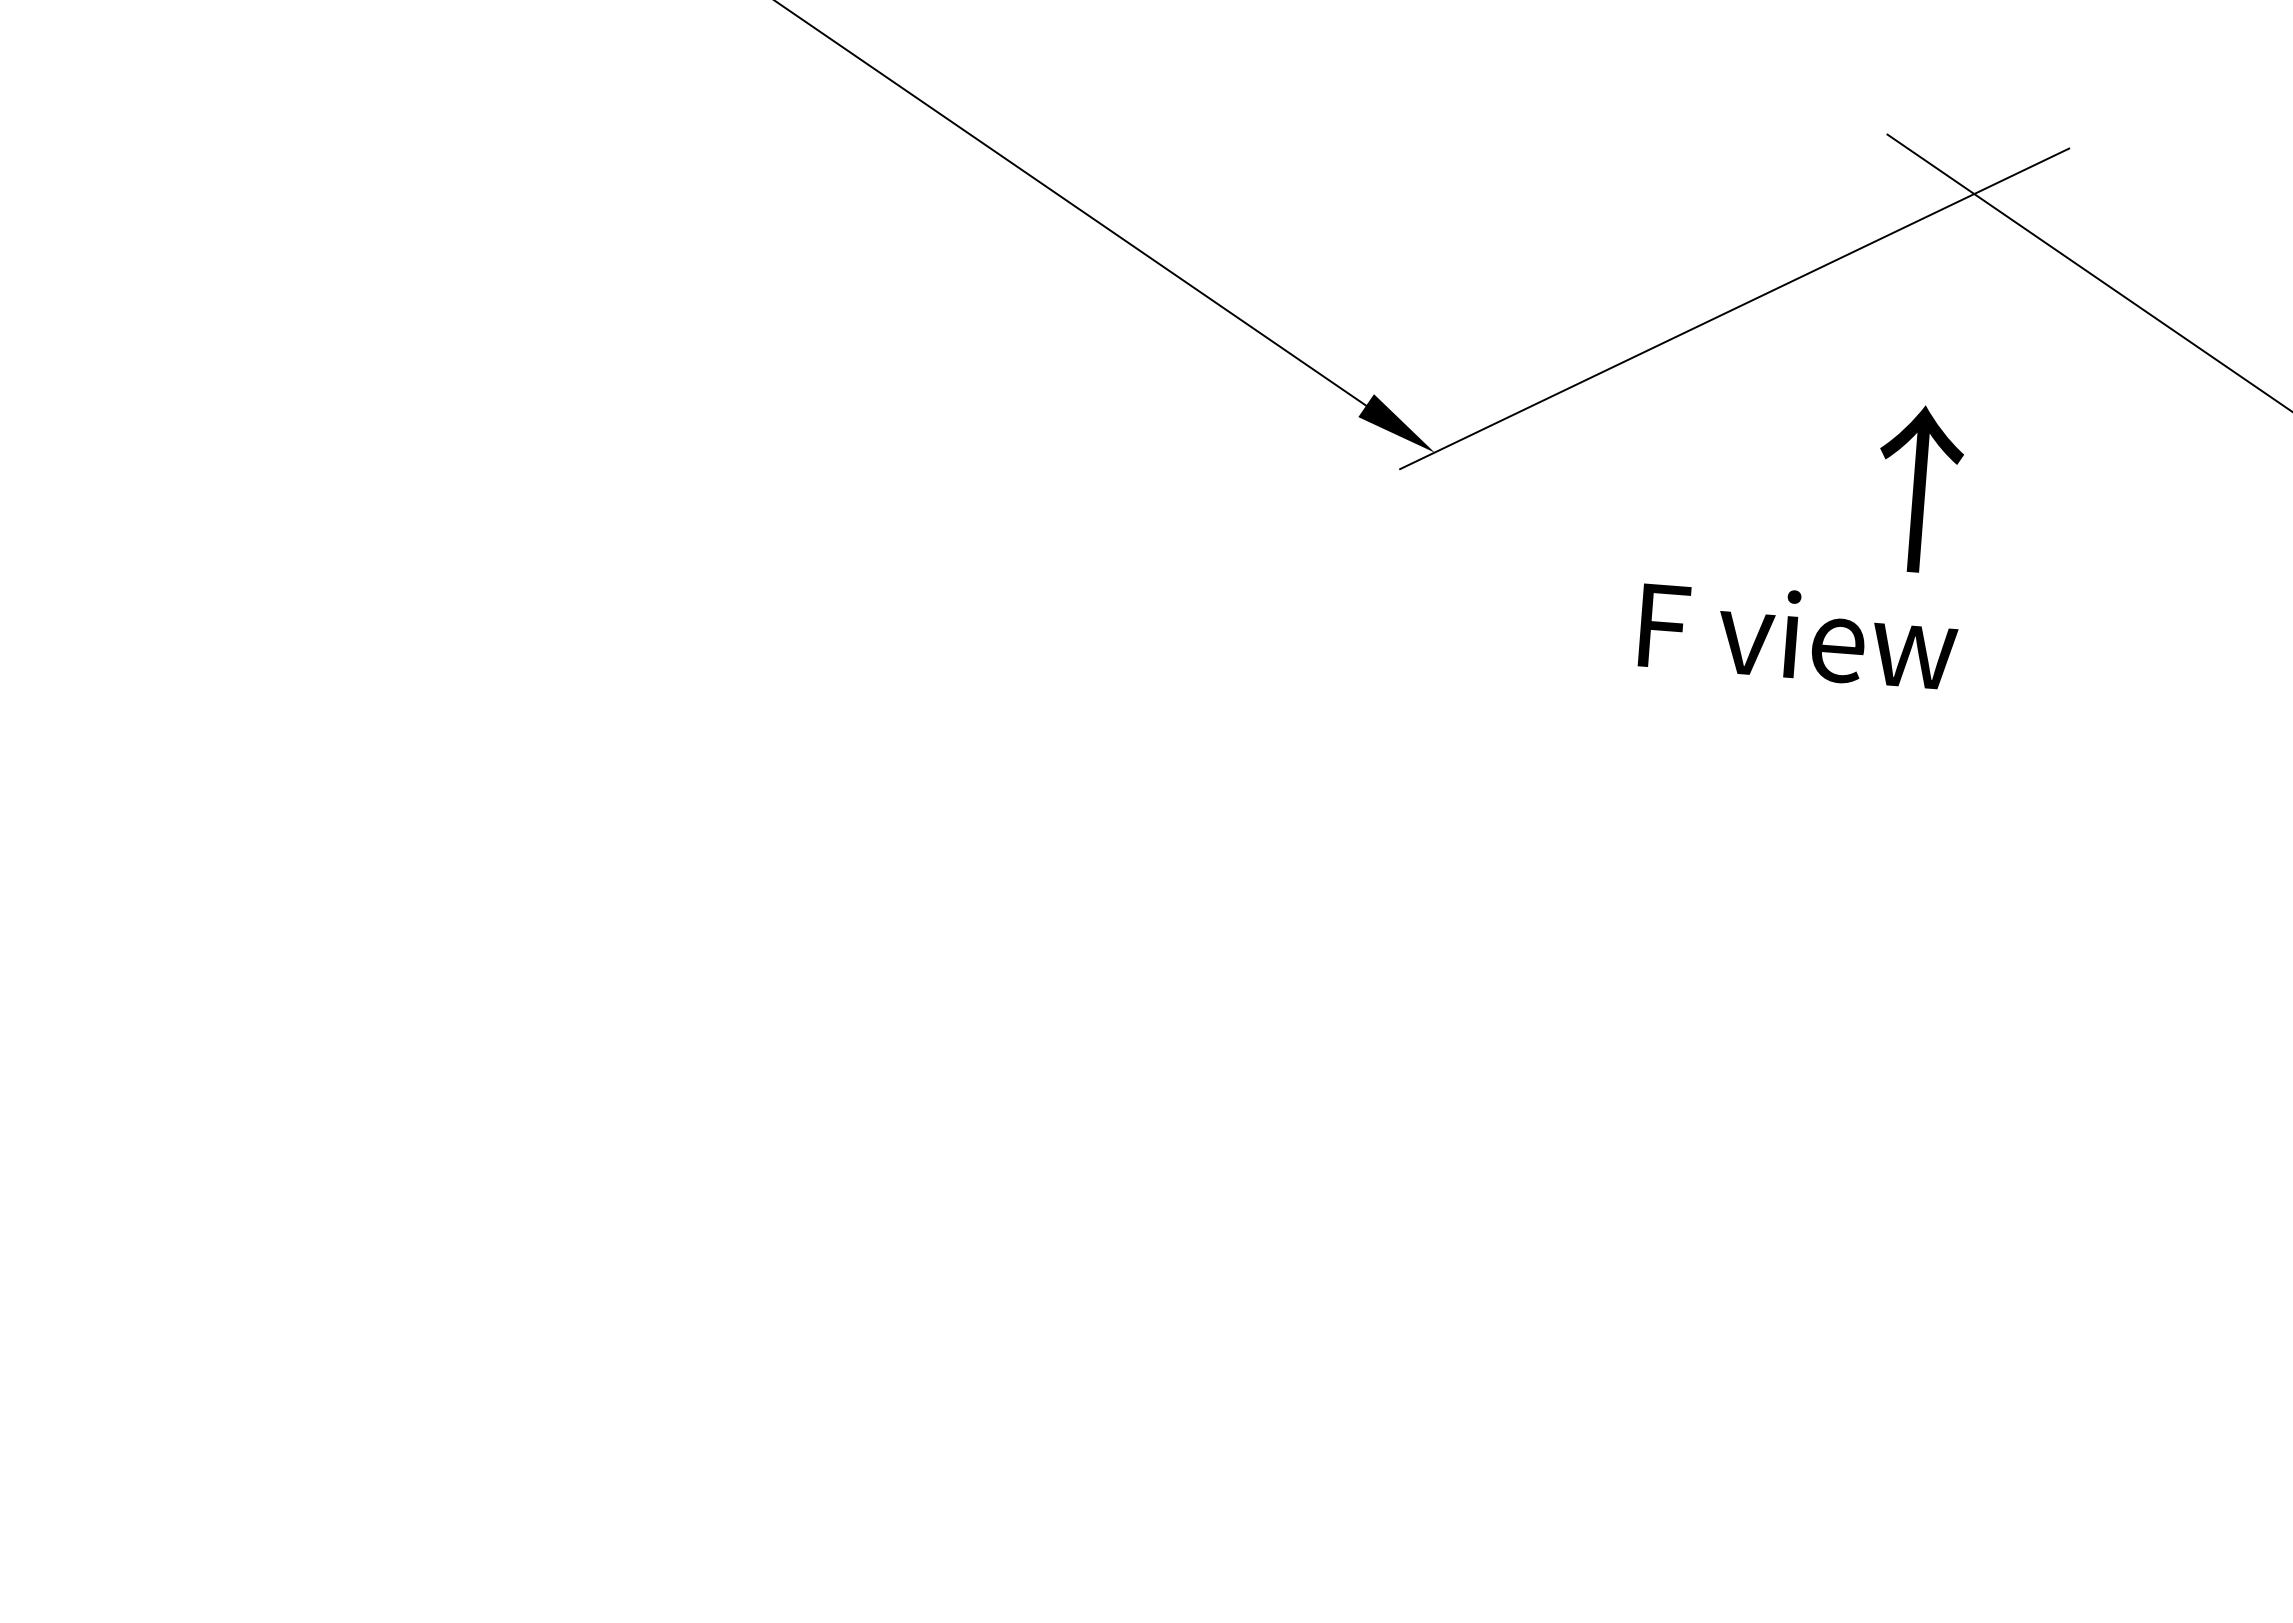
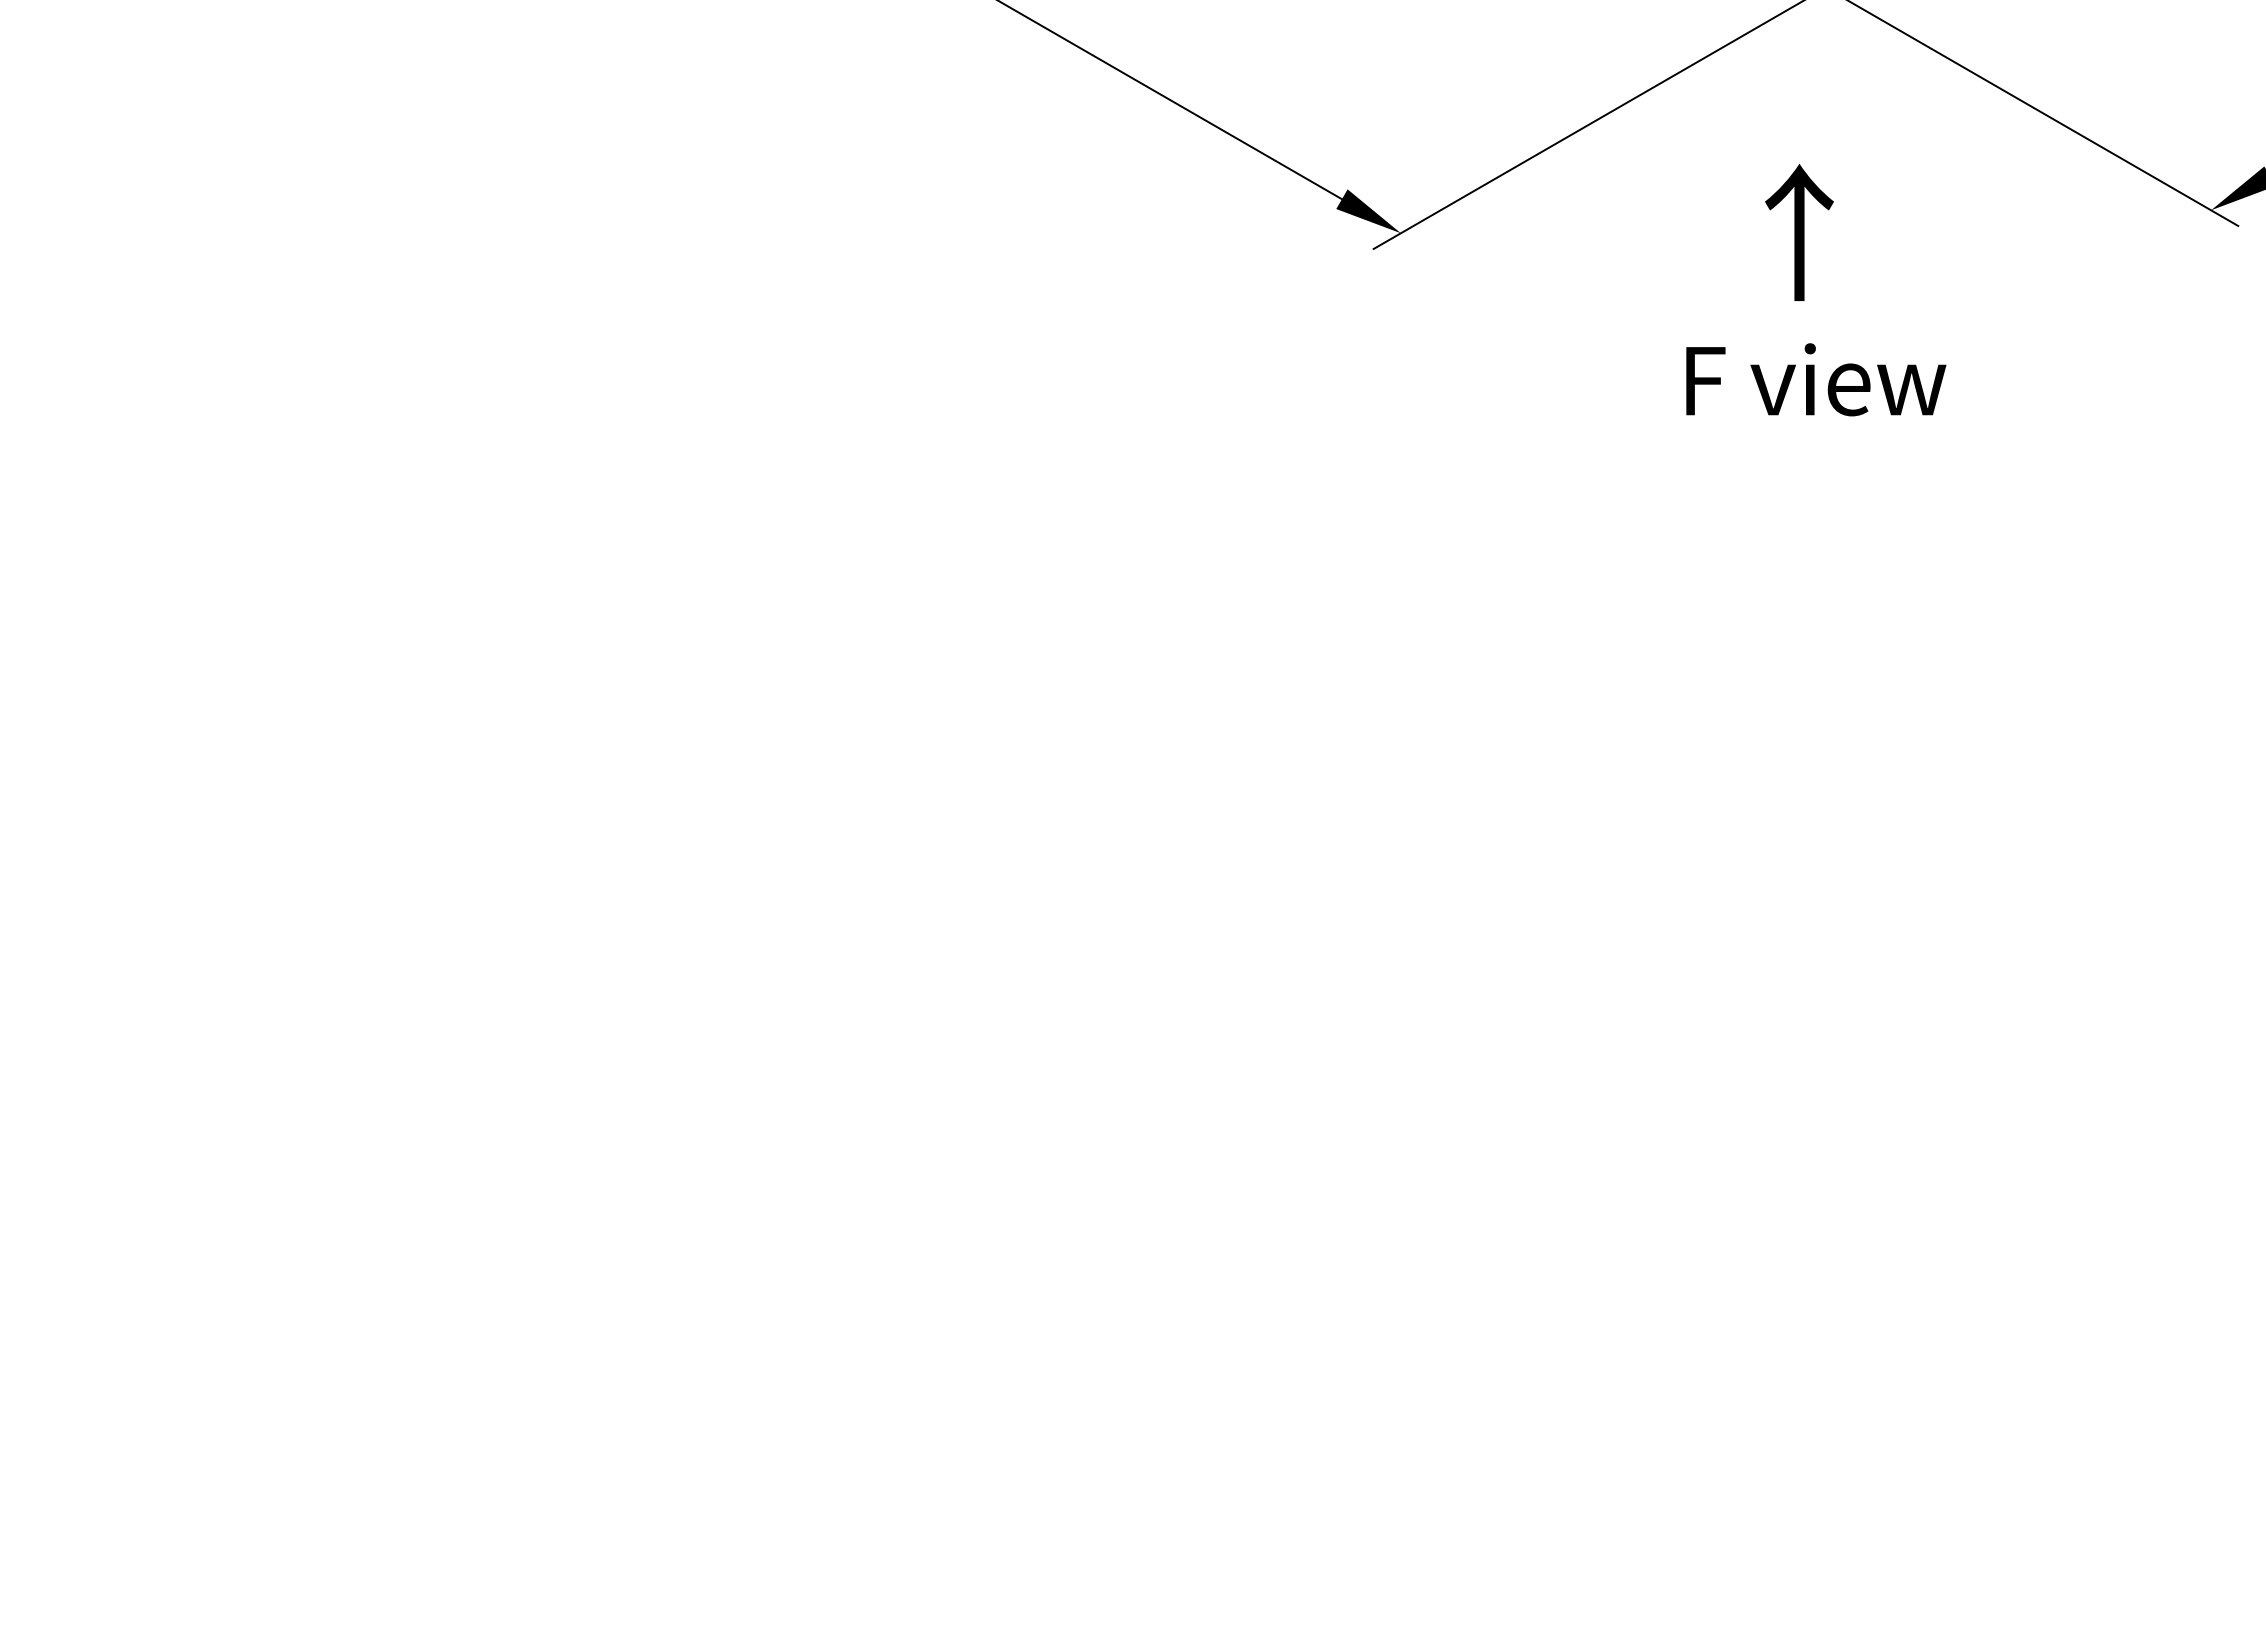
text: (1799, 635) -> (1816, 379), moved

